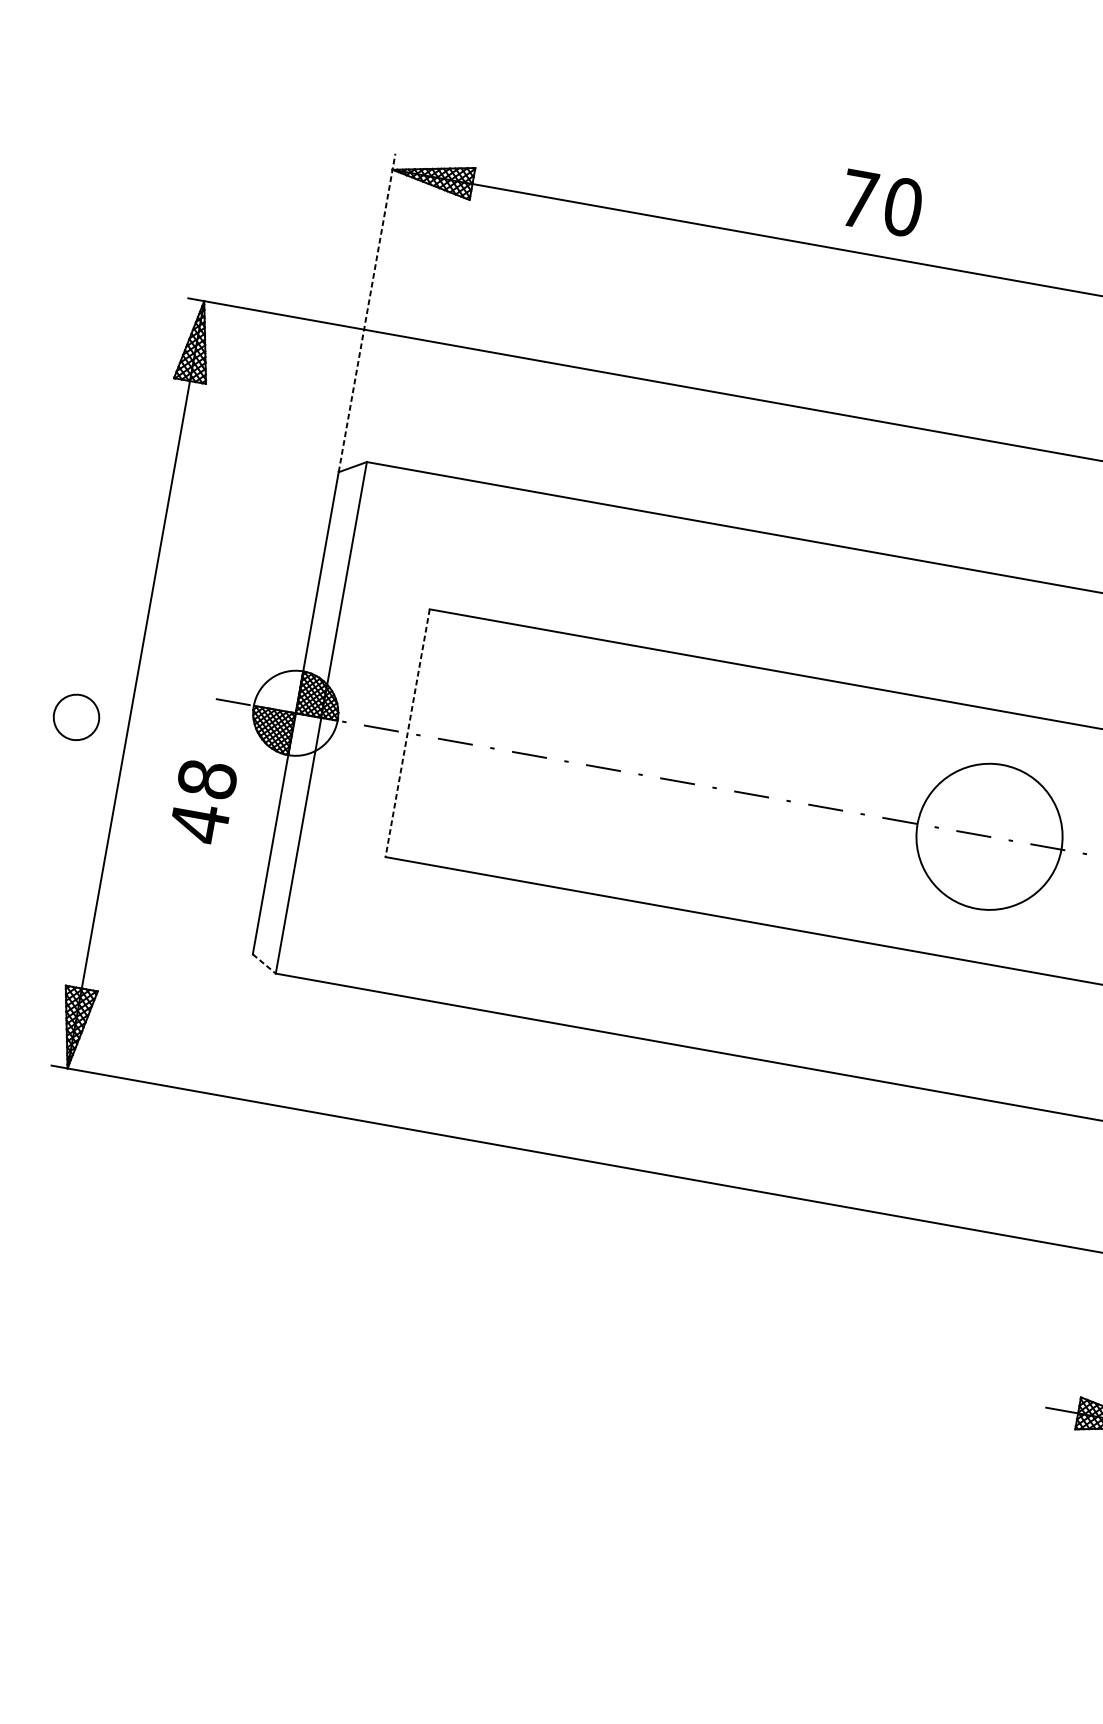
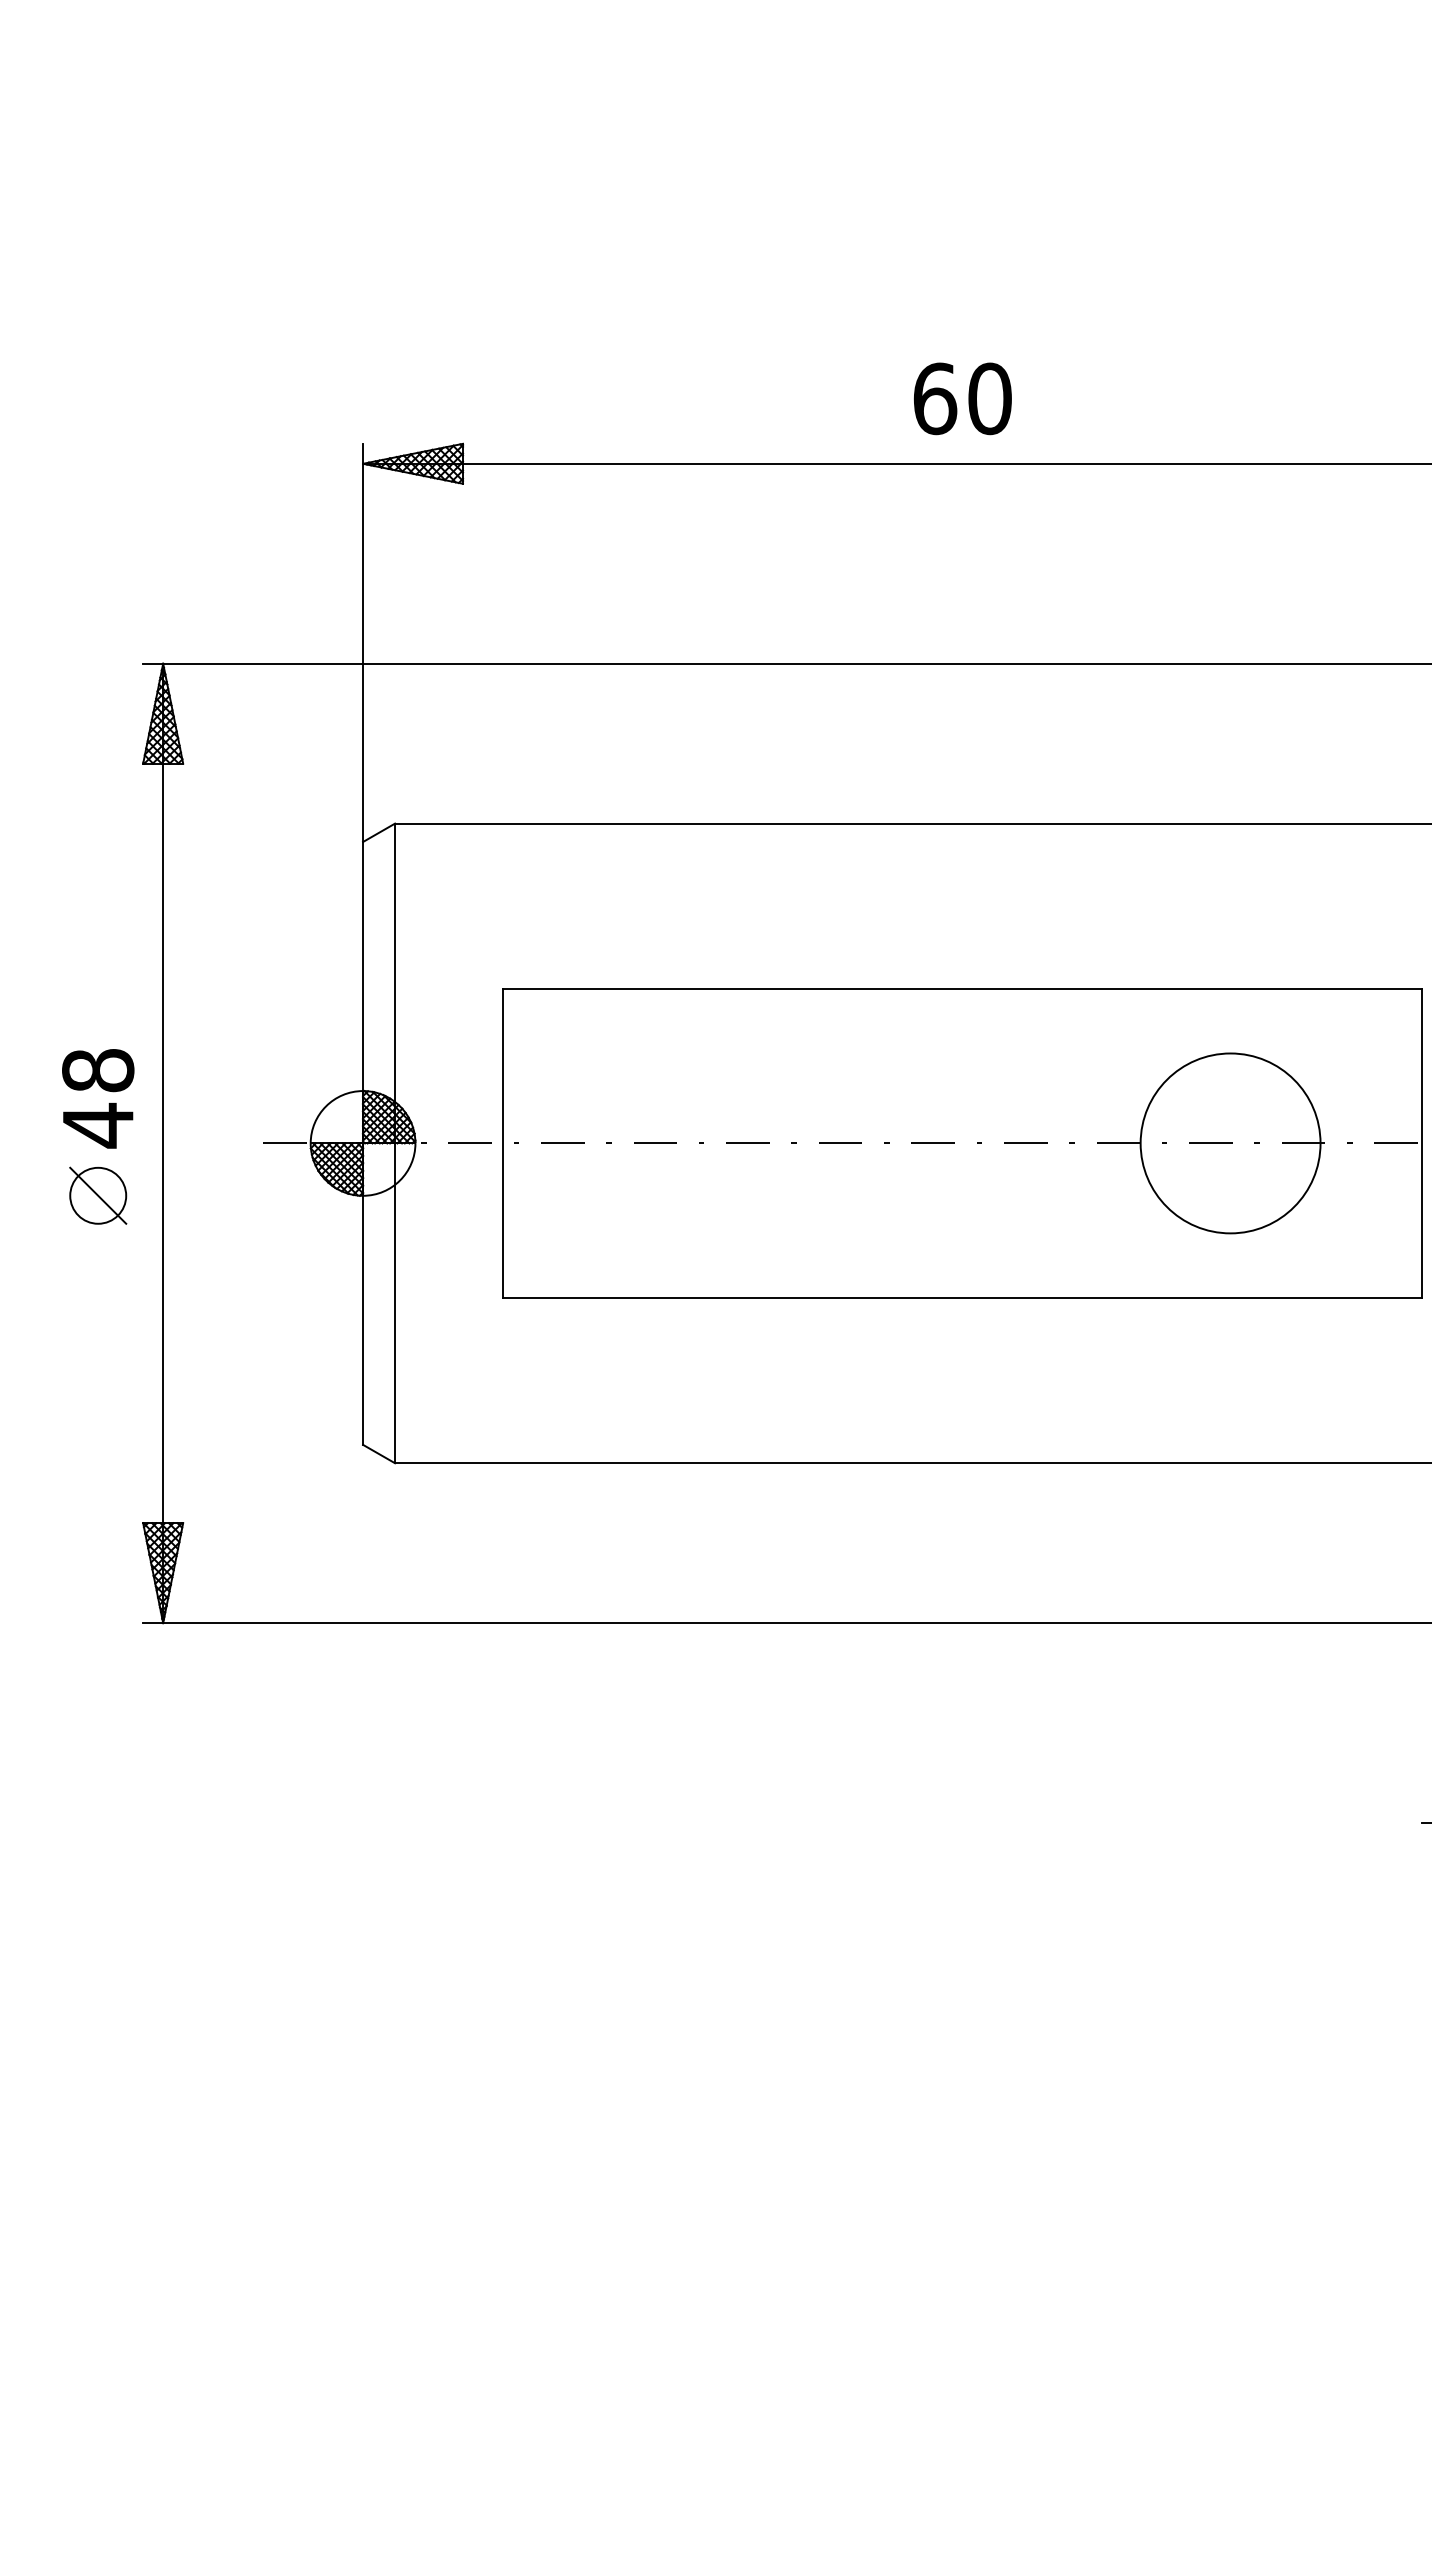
text: (859, 199) -> (935, 398), 70 -> 60
line: (367, 312) -> (363, 642), dashed -> solid
line: (76, 717) -> (98, 1195), added
line: (408, 733) -> (503, 1143), dashed -> solid
text: (203, 801) -> (98, 1098), moved
line: (264, 964) -> (379, 1454), dashed -> solid

